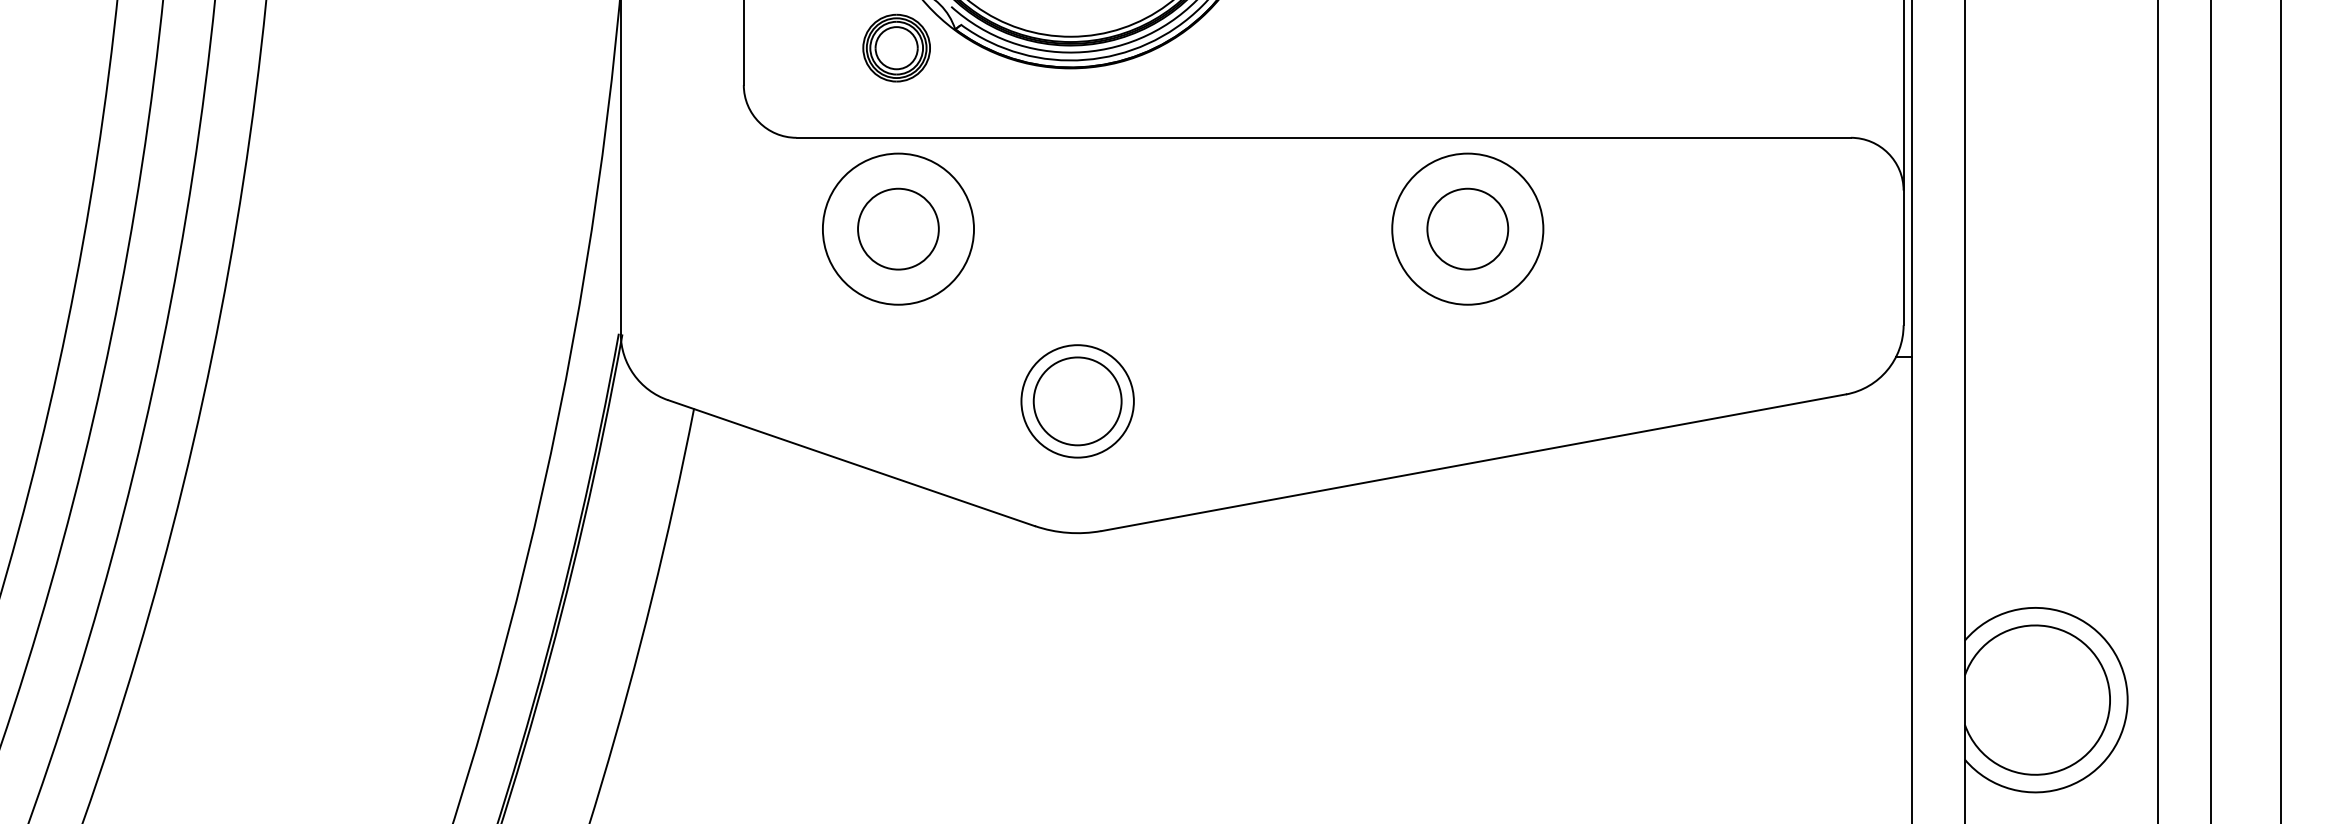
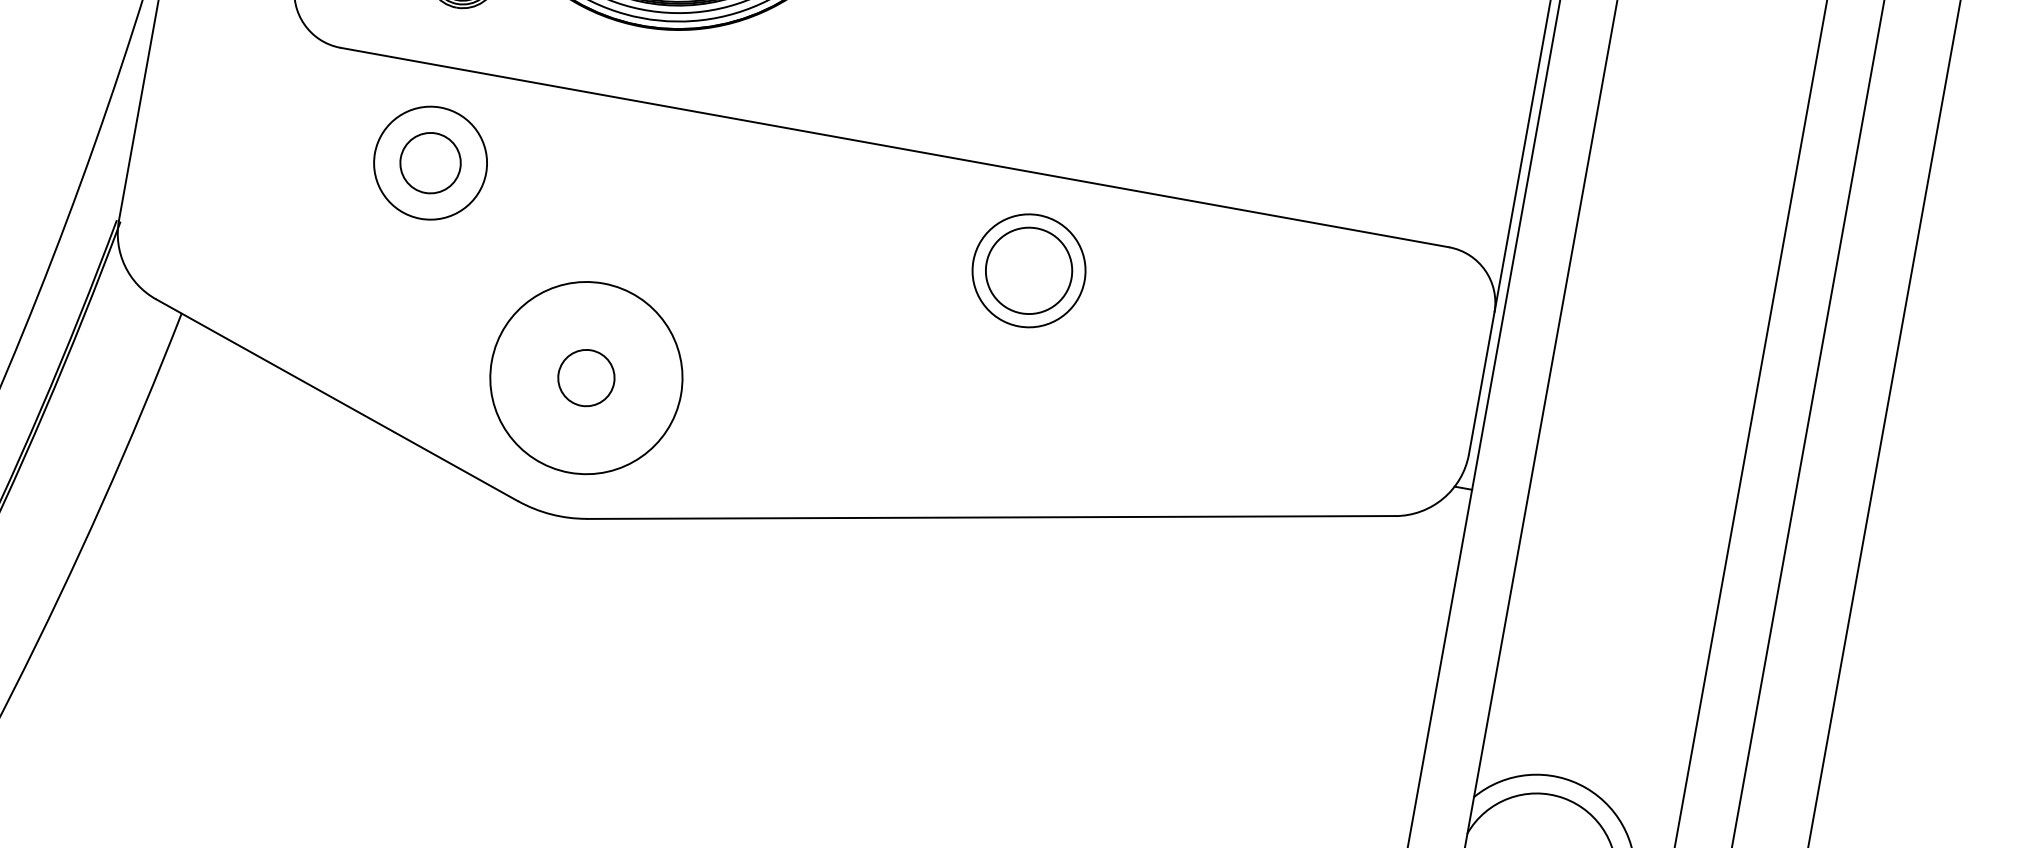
circle: (898, 228) -> (430, 162), size x0.7
circle: (898, 228) -> (430, 162), size x0.7
circle: (1467, 228) -> (1028, 270), size x0.7
circle: (1077, 401) -> (586, 378), size x0.6
circle: (1077, 401) -> (586, 378), size x1.6

